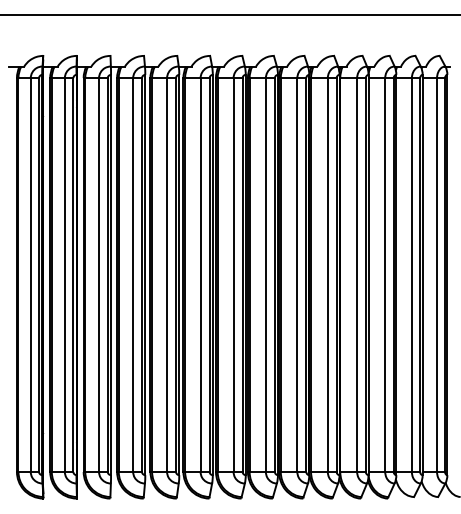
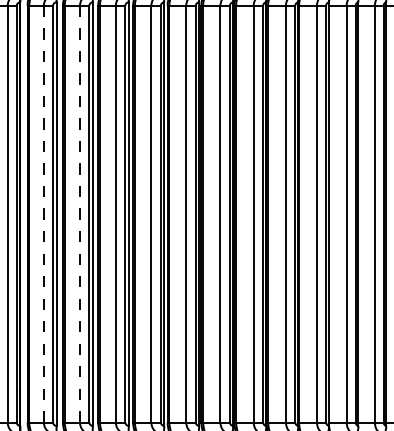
line: (99, 275) -> (44, 214), solid -> dashed
line: (133, 275) -> (80, 214), solid -> dashed

